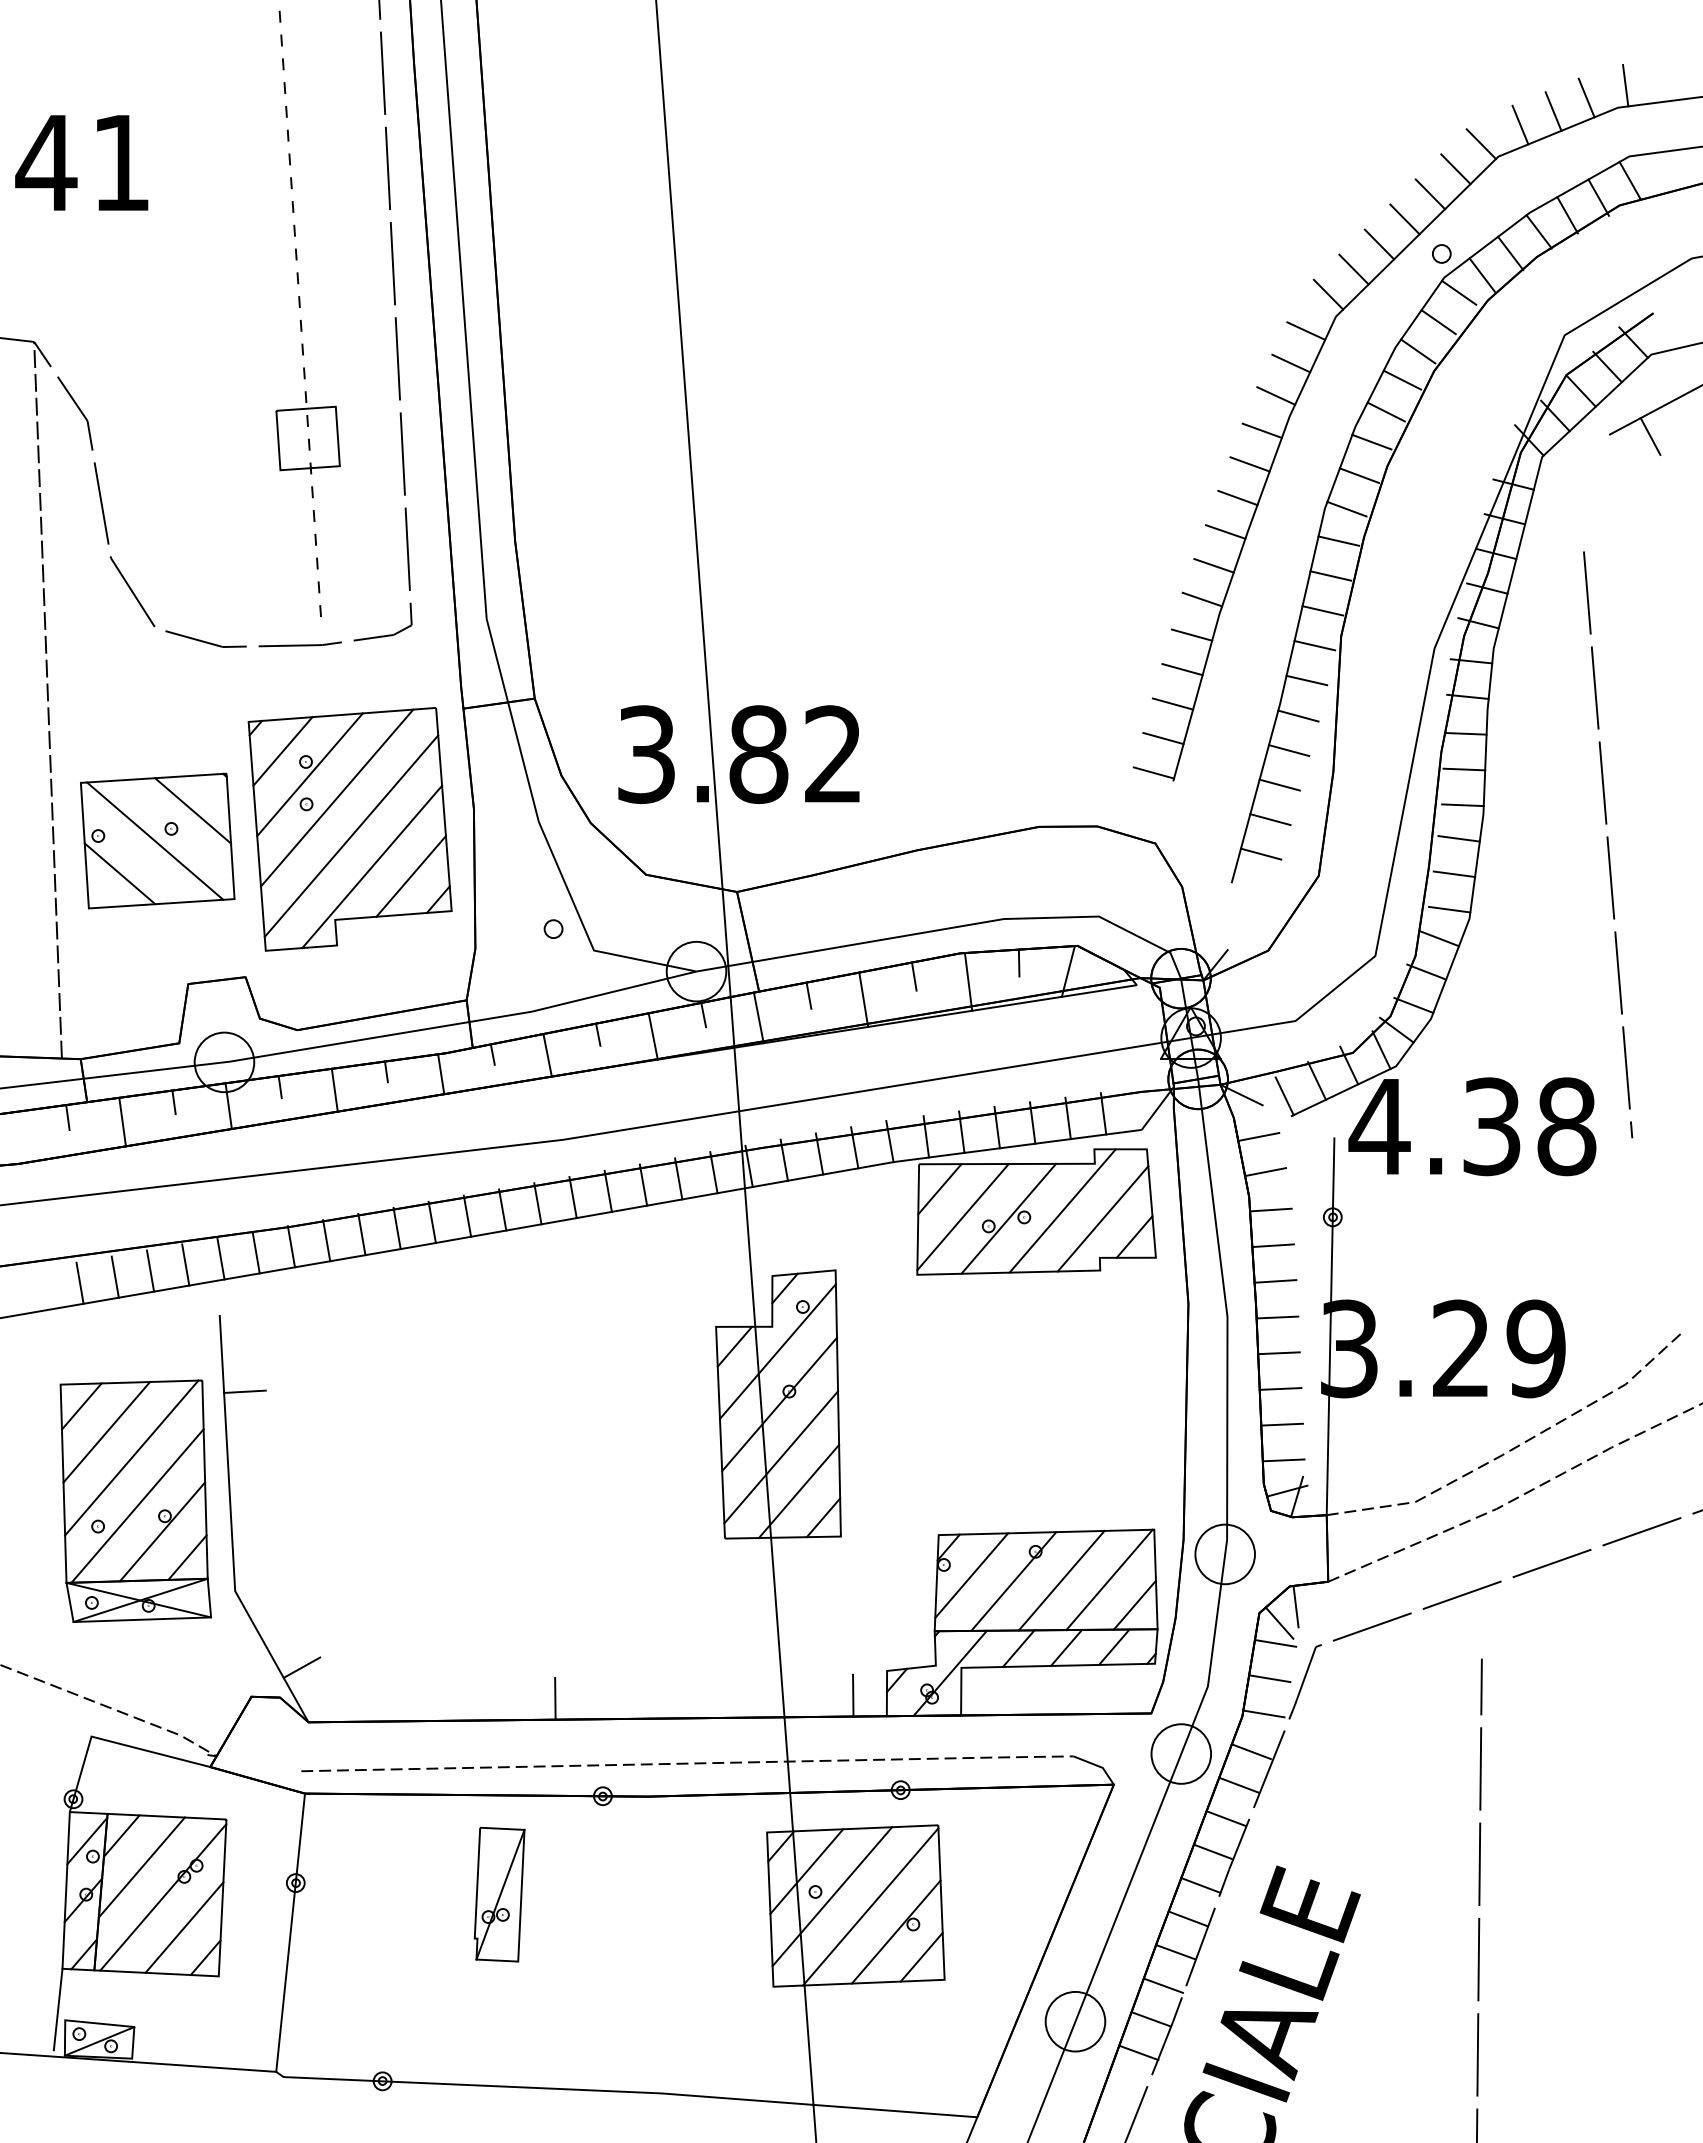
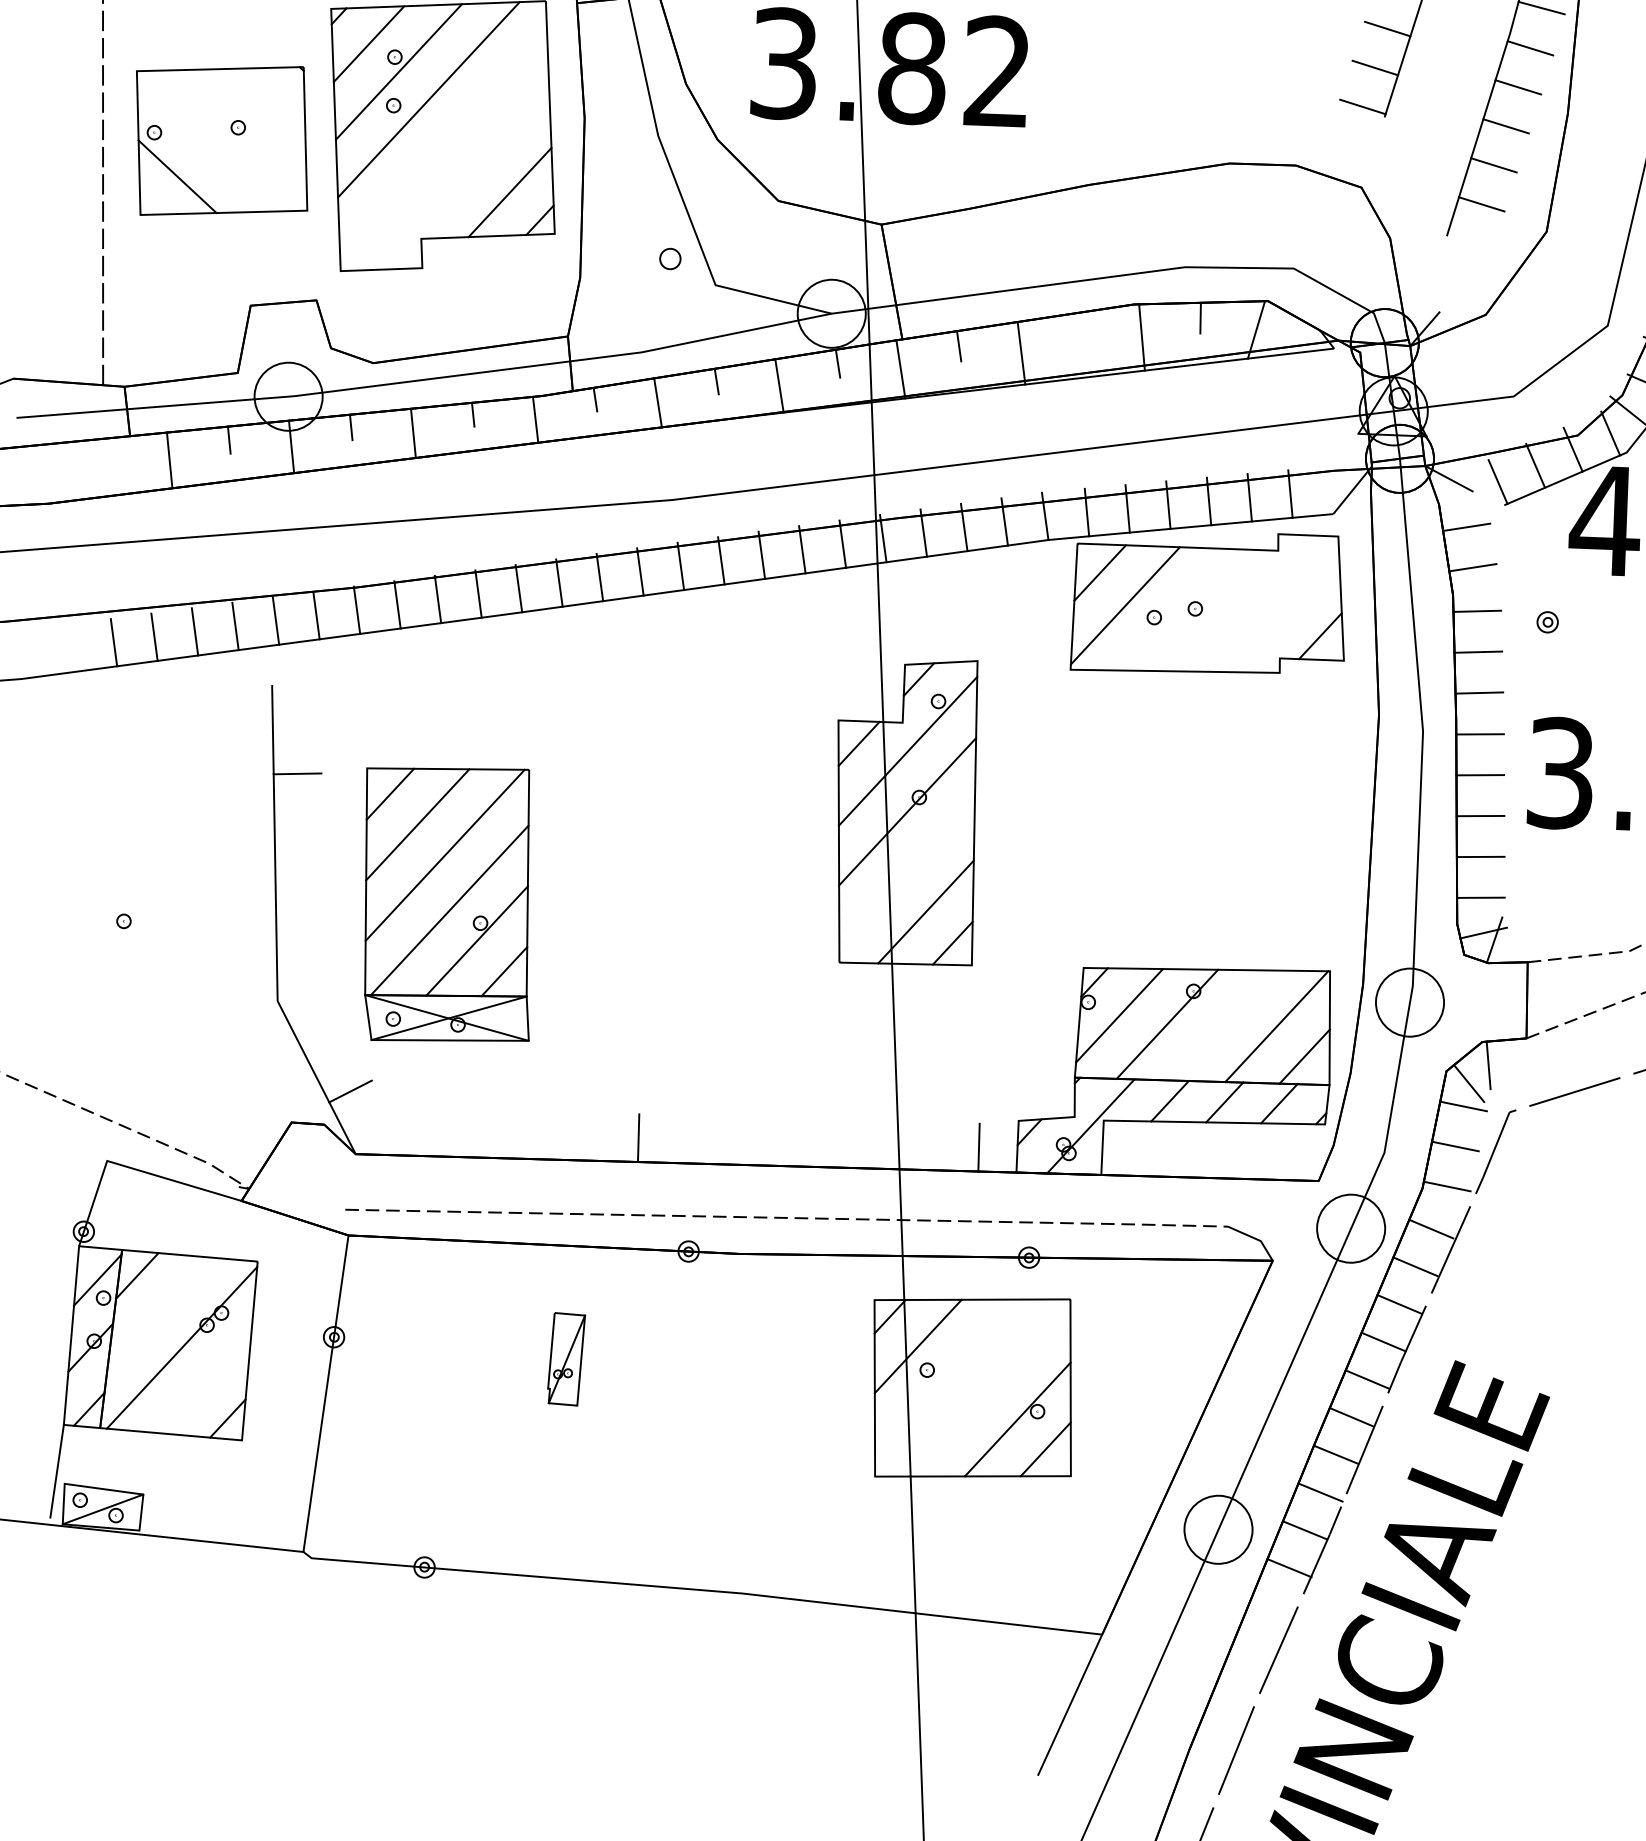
line: (193, 810) -> (264, 107), removed
line: (351, 835) -> (443, 143), removed
line: (155, 840) -> (219, 140), removed
line: (372, 866) -> (466, 179), removed
line: (914, 976) -> (1080, 328), removed
line: (67, 1117) -> (106, 452), removed
line: (1062, 1210) -> (1239, 602), removed
line: (1008, 1218) -> (1177, 609), removed
line: (1102, 1218) -> (1284, 613), removed
line: (1330, 1326) -> (1540, 746), removed
line: (781, 1457) -> (907, 872), removed
part: (135, 1500) -> (447, 903), moved
line: (1061, 1580) -> (1221, 1025), removed
line: (141, 1867) -> (158, 1312), removed
part: (499, 1894) -> (566, 1359), size x0.6
line: (832, 1896) -> (946, 1376), removed
line: (870, 1906) -> (989, 1389), removed
line: (184, 1927) -> (205, 1383), removed

